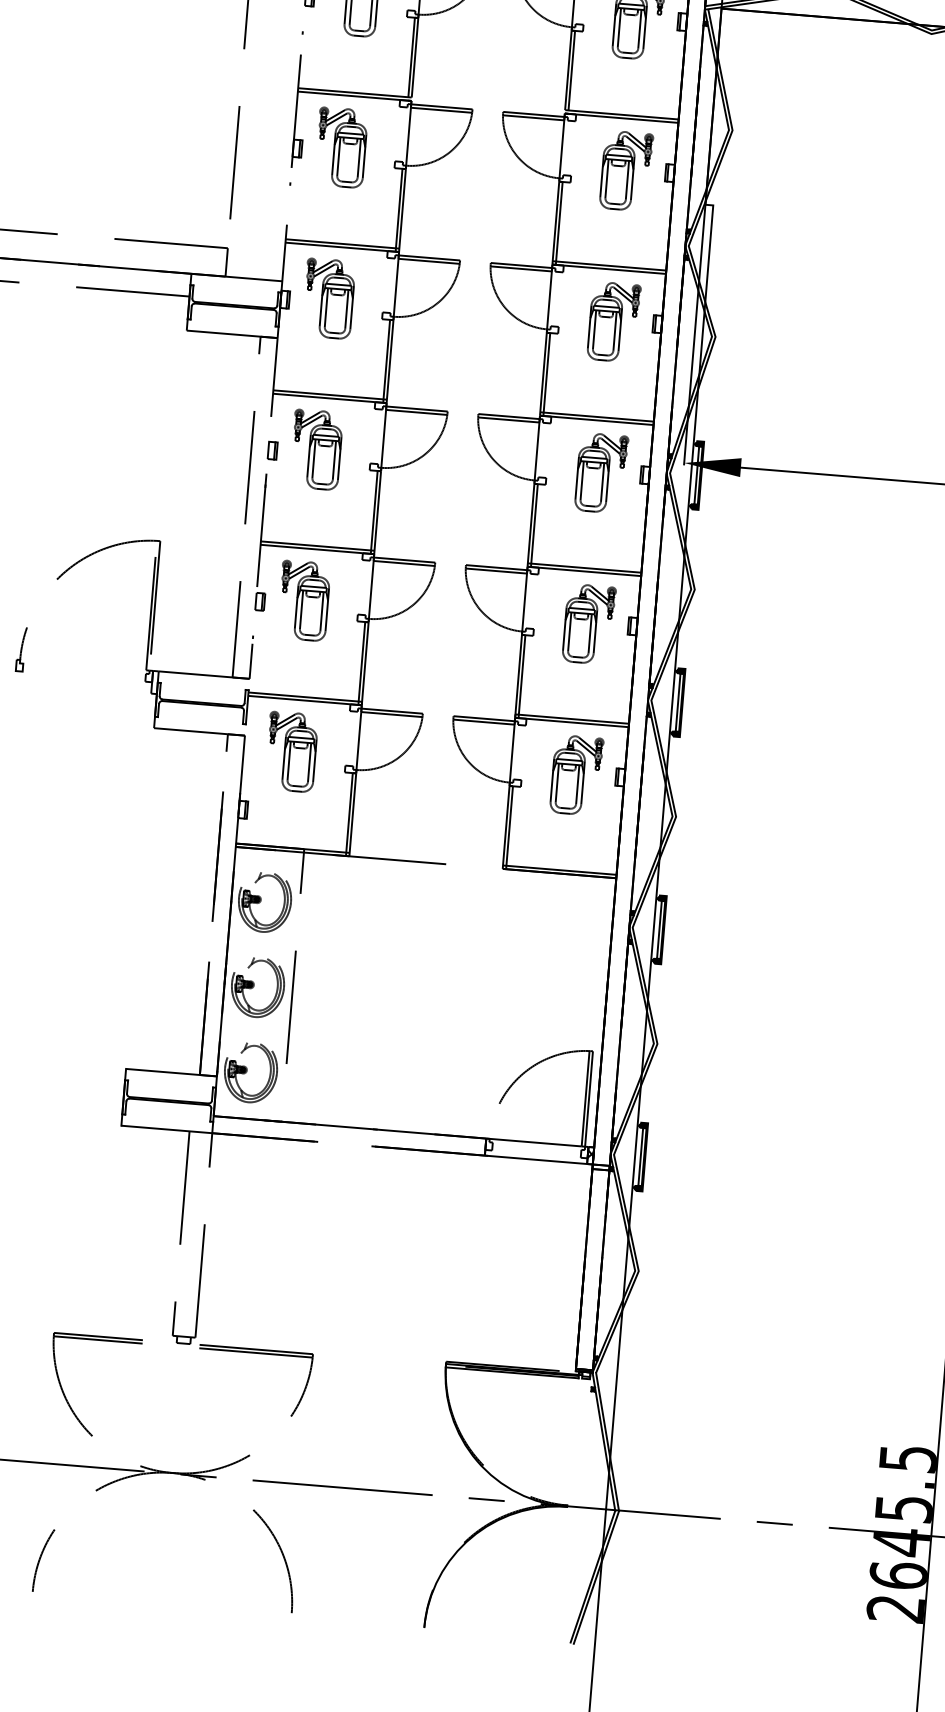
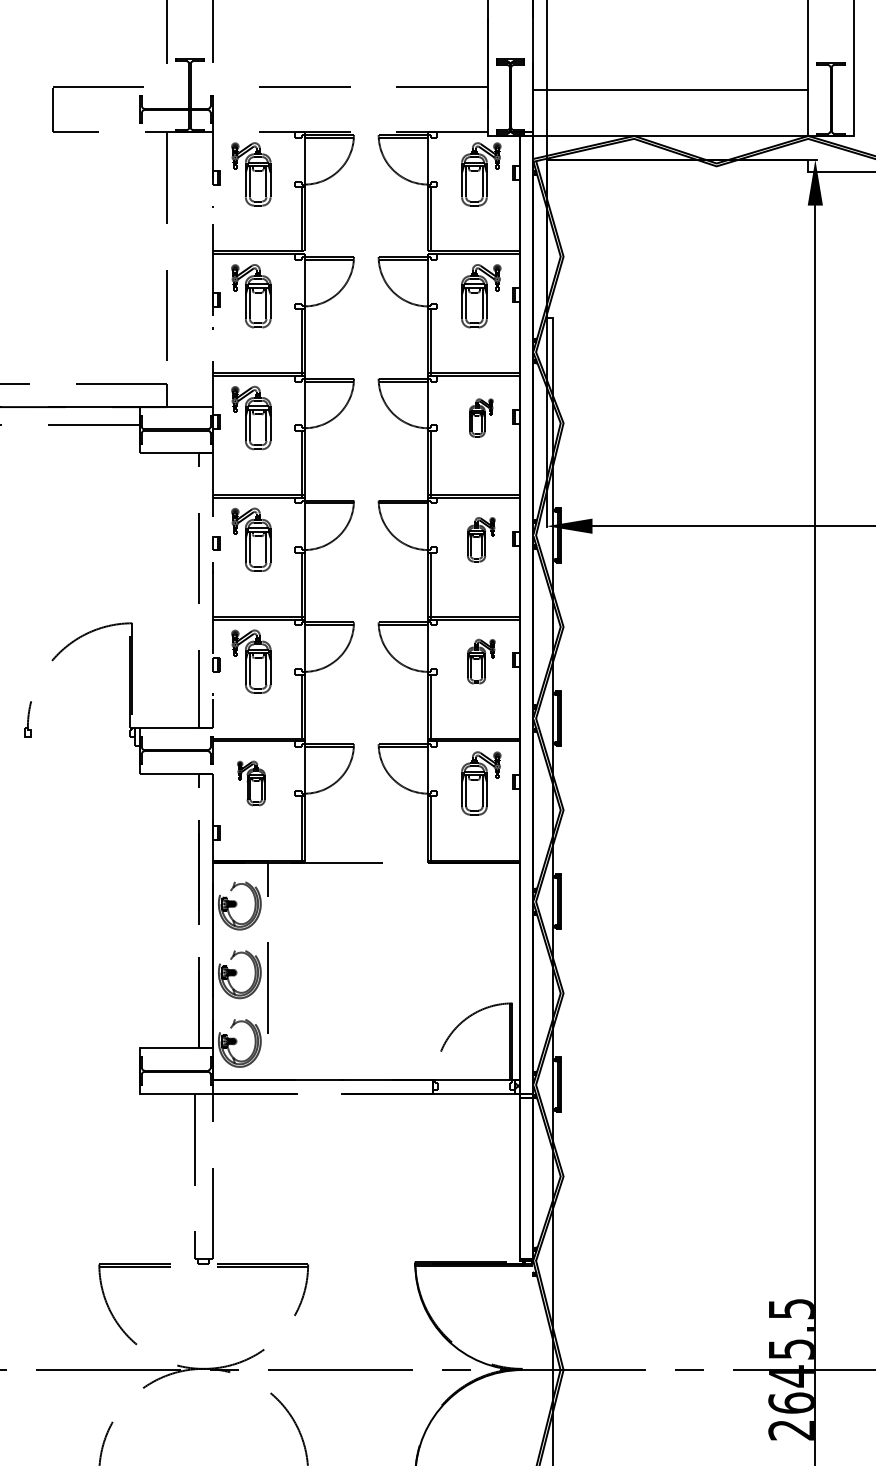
part: (614, 321) -> (481, 417), size x0.6
part: (601, 472) -> (481, 539), size x0.7
part: (589, 624) -> (481, 661), size x0.7
part: (291, 751) -> (251, 783), size x0.7

